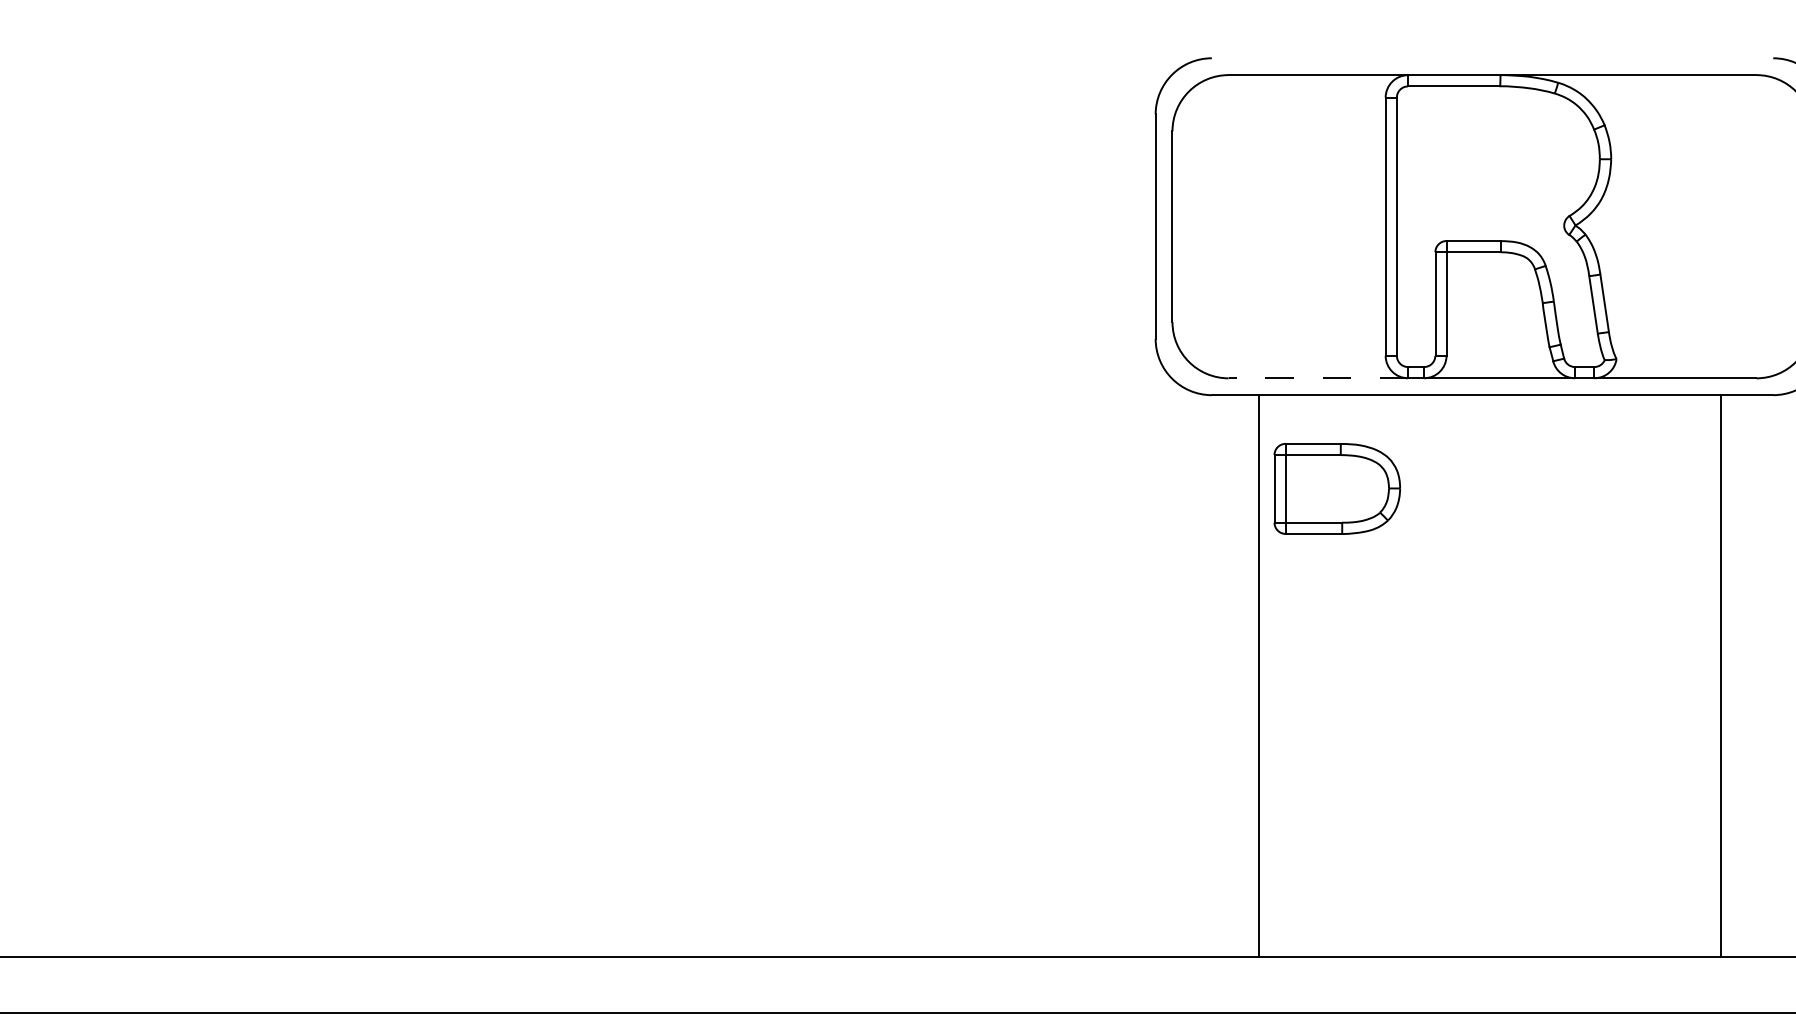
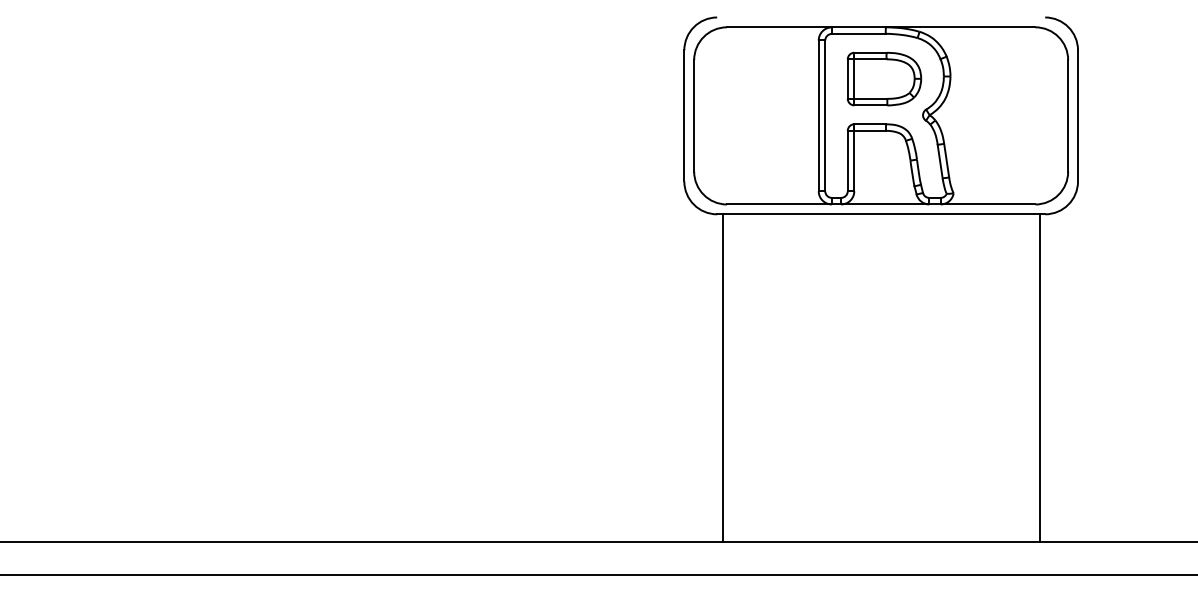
line: (1316, 378) -> (778, 204), dashed -> solid
part: (1337, 487) -> (884, 78), moved
line: (1258, 676) -> (722, 378), moved
line: (1720, 676) -> (1039, 378), moved

